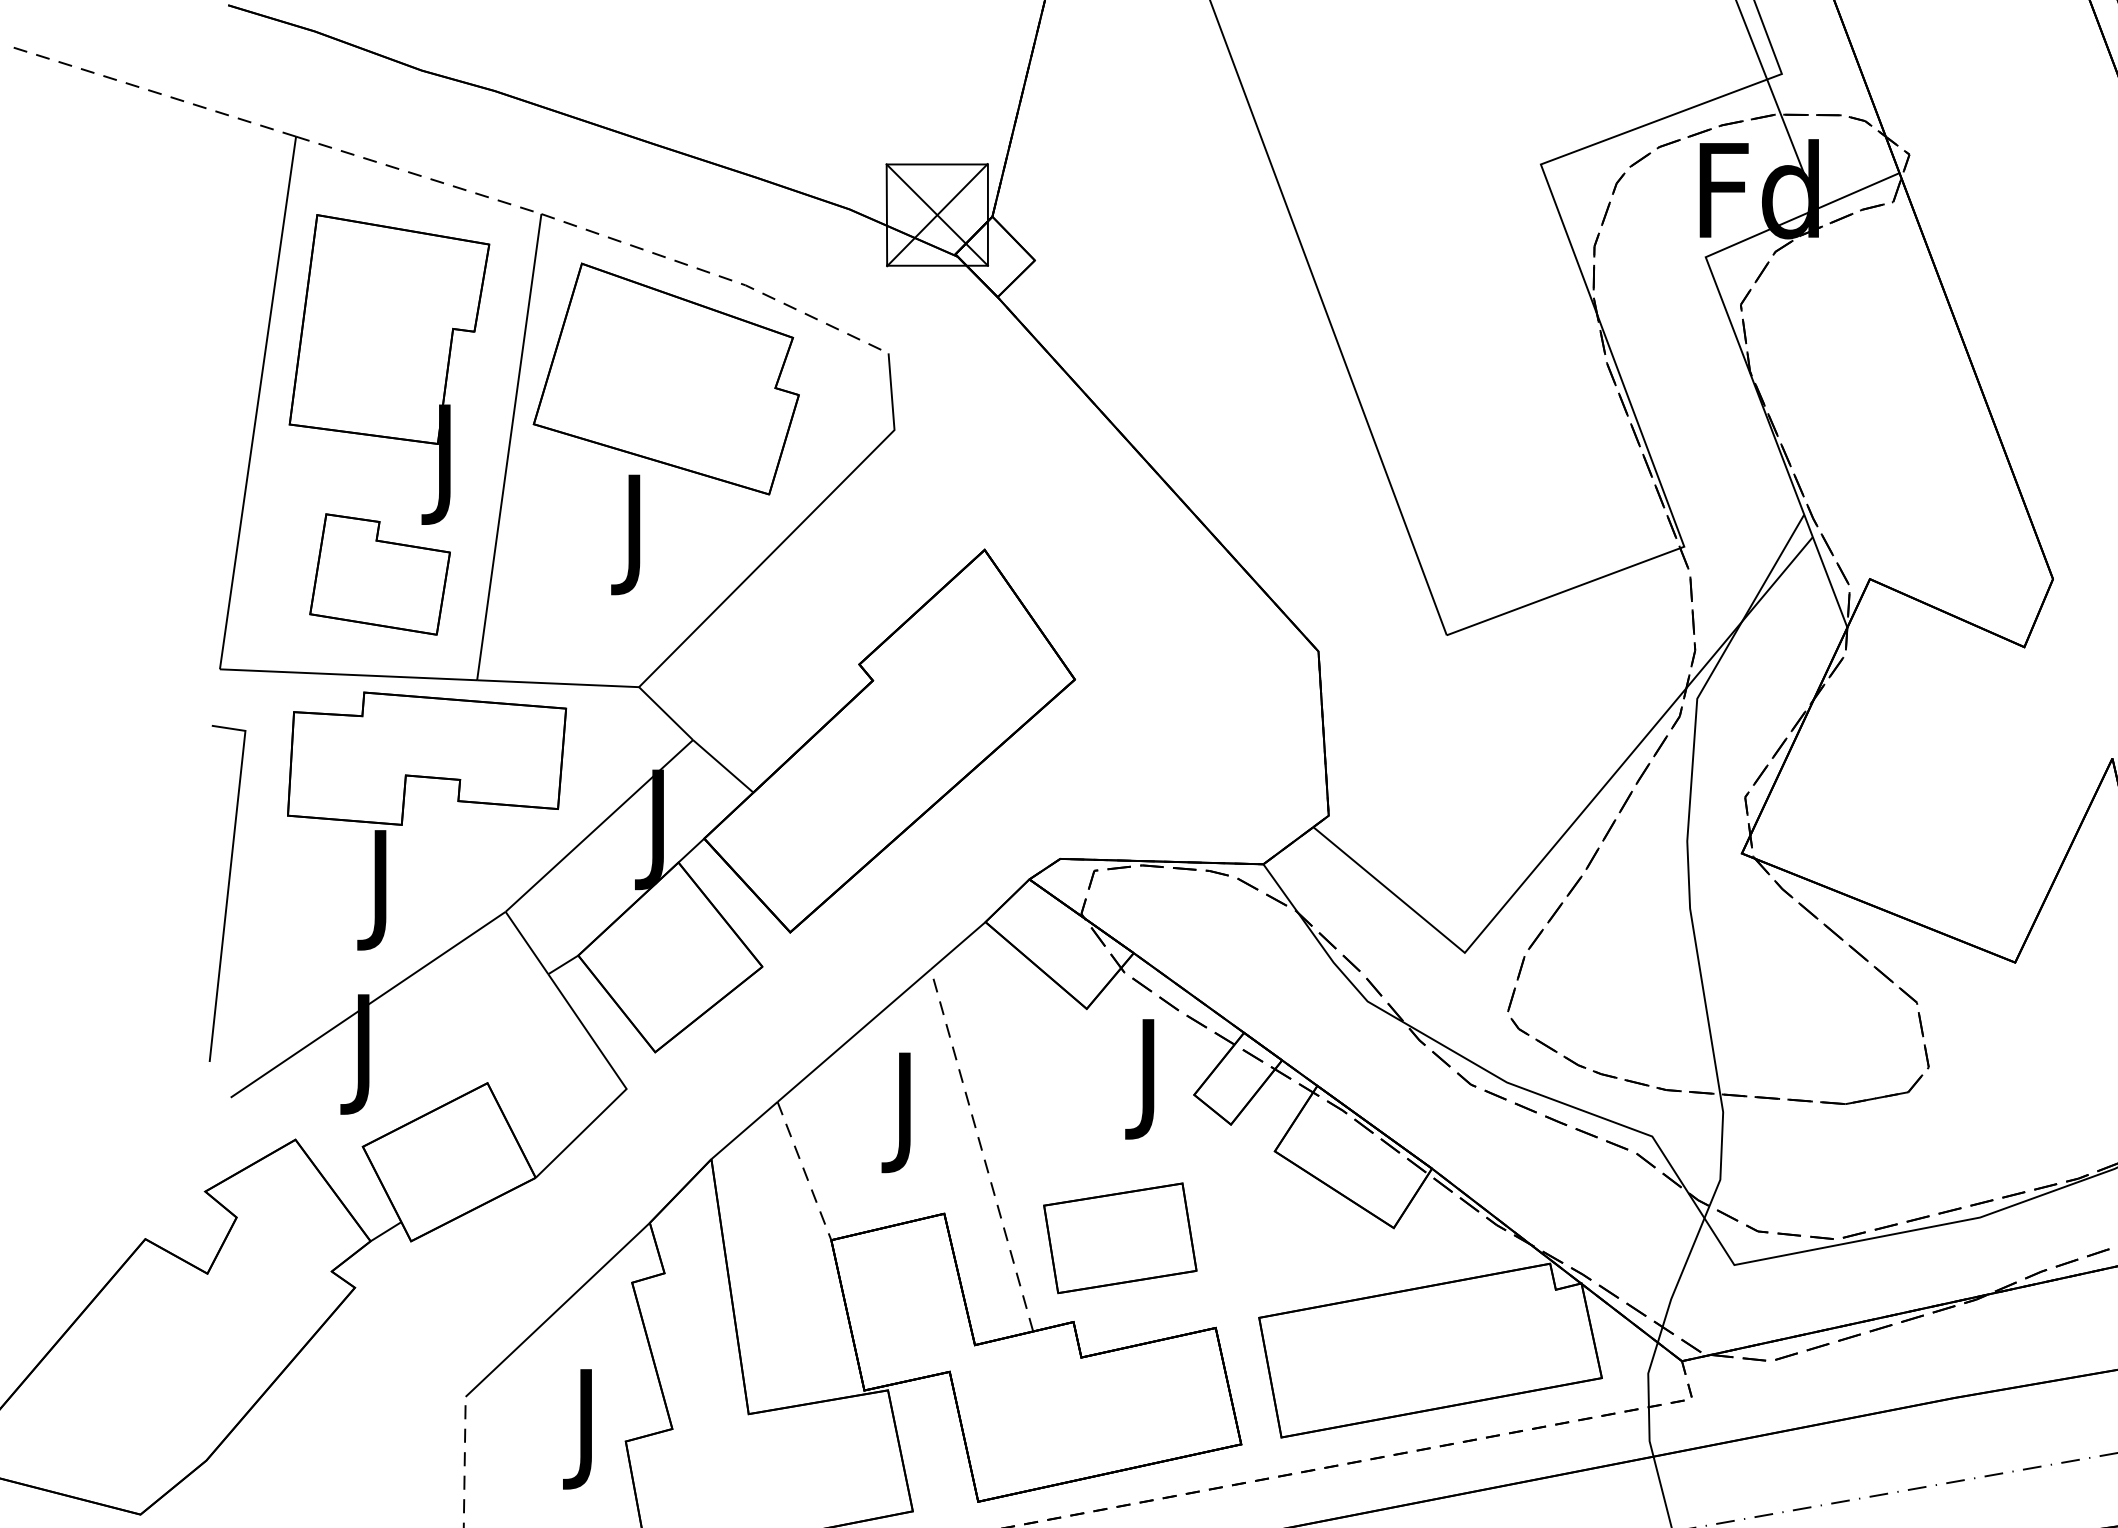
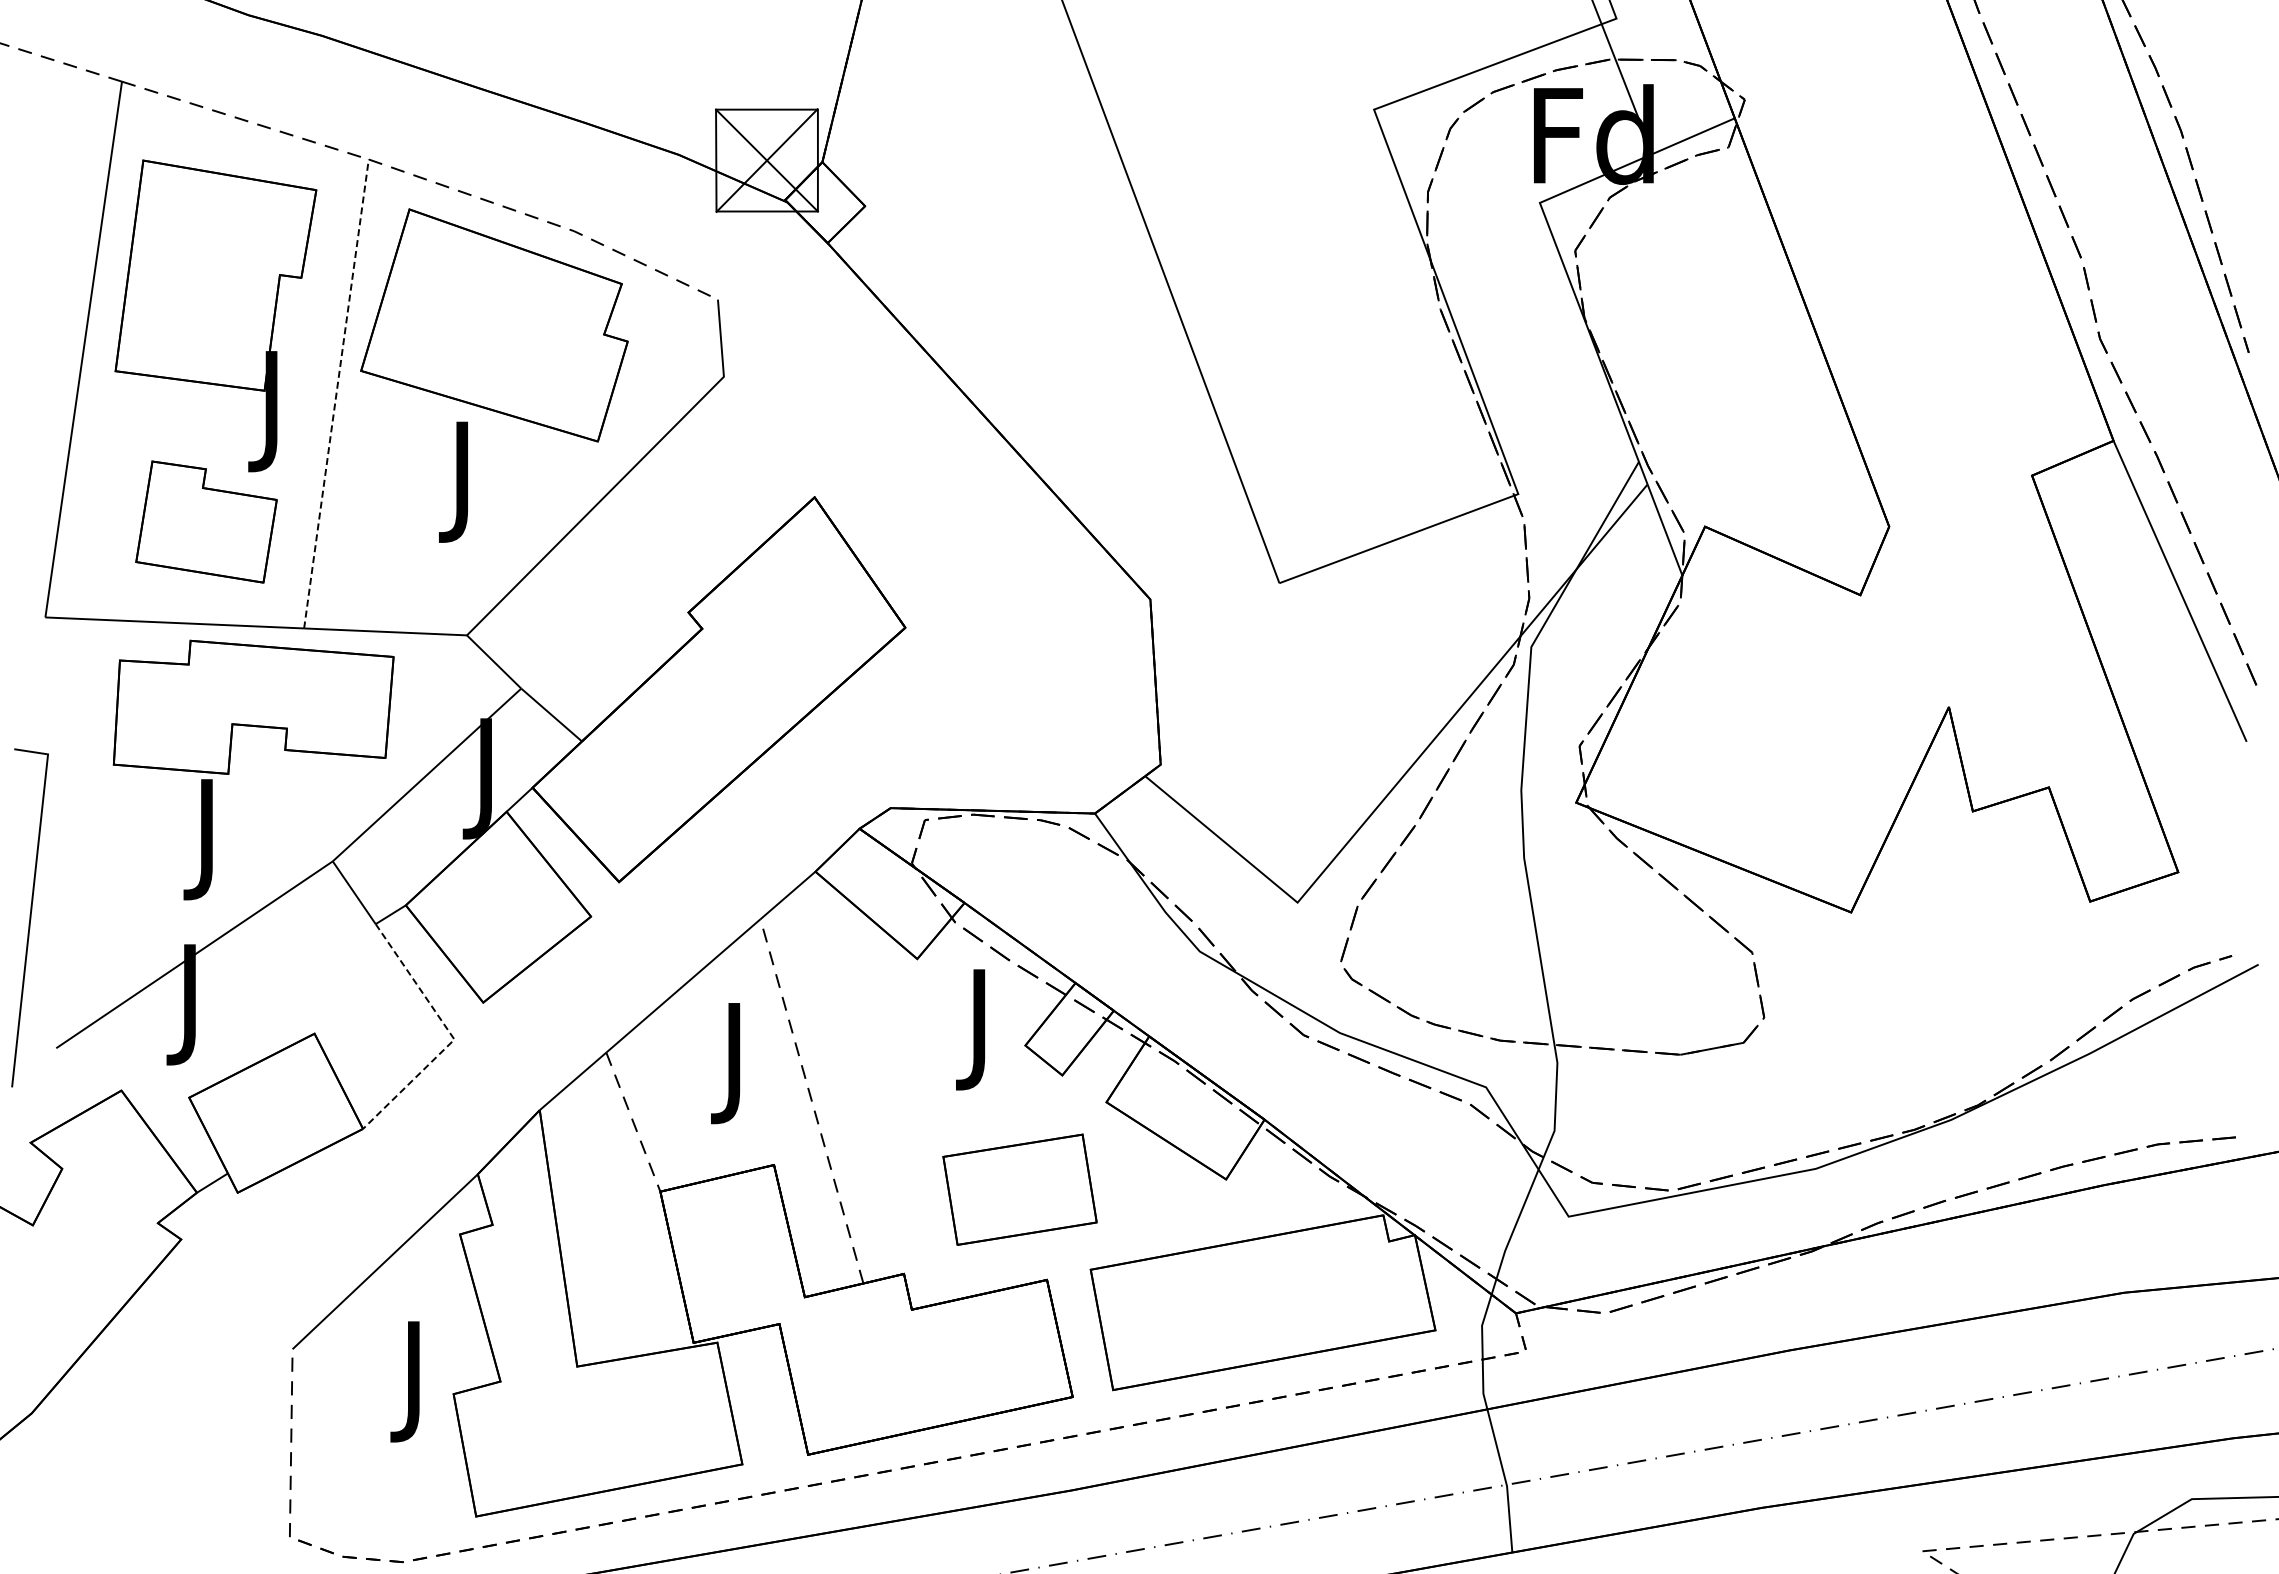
line: (509, 446) -> (336, 393), solid -> dashed
line: (226, 893) -> (29, 917), moved
line: (623, 1084) -> (451, 1035), solid -> dashed
part: (1119, 1238) -> (1019, 1189), moved

